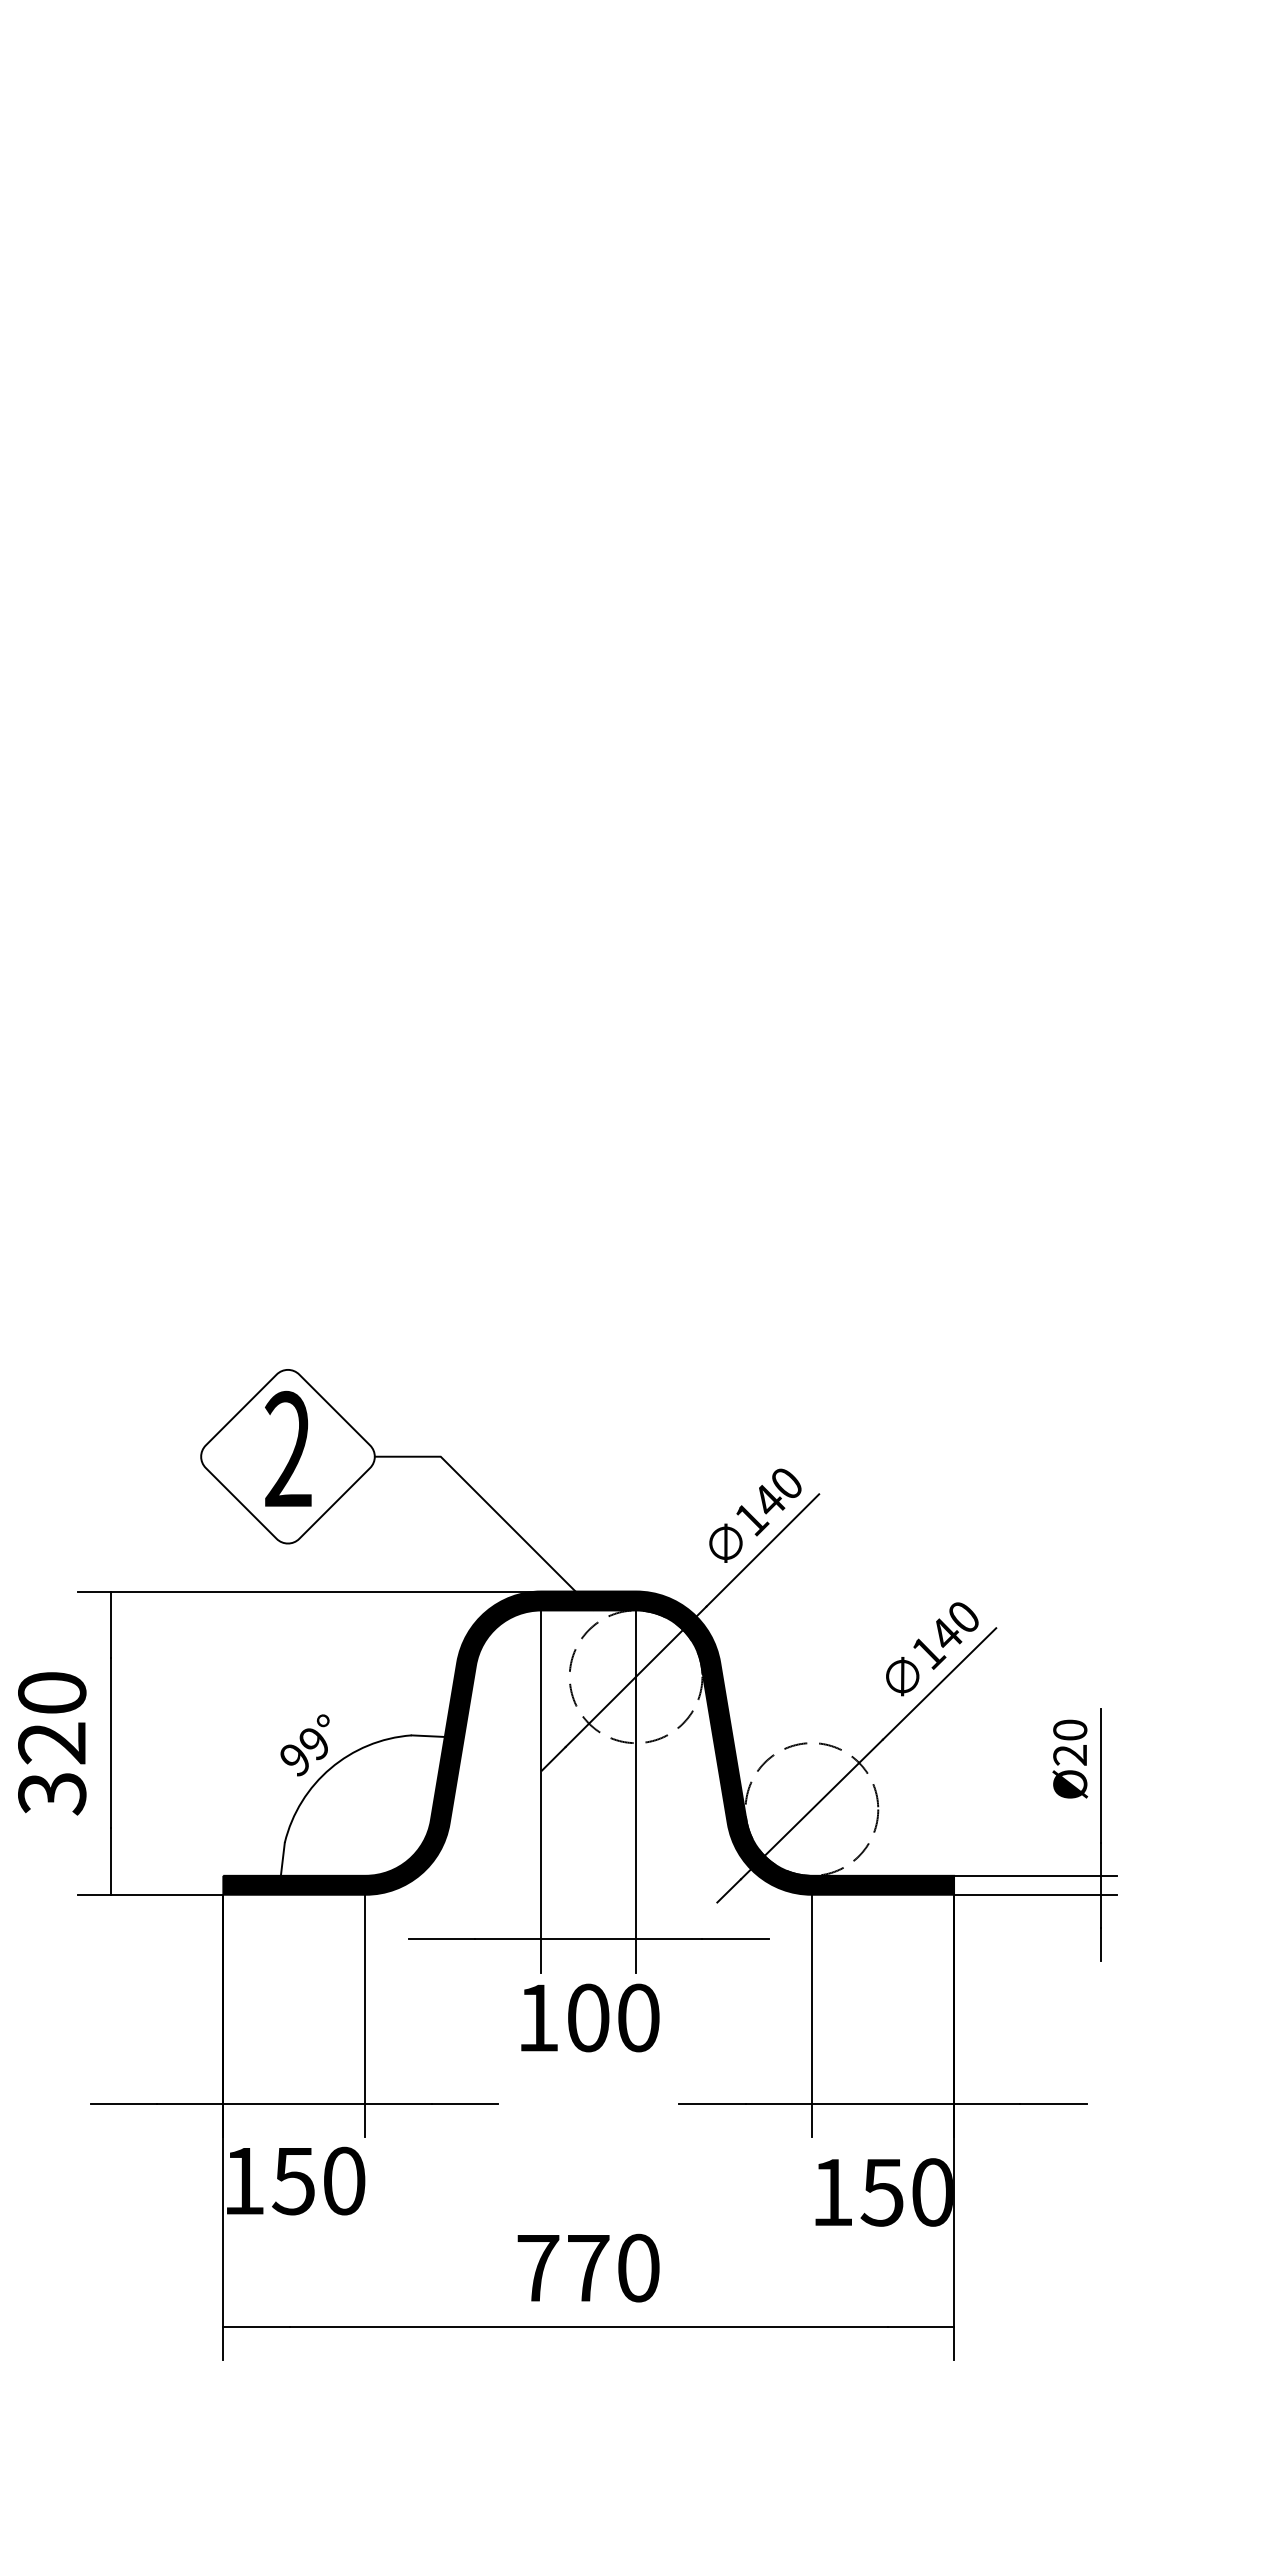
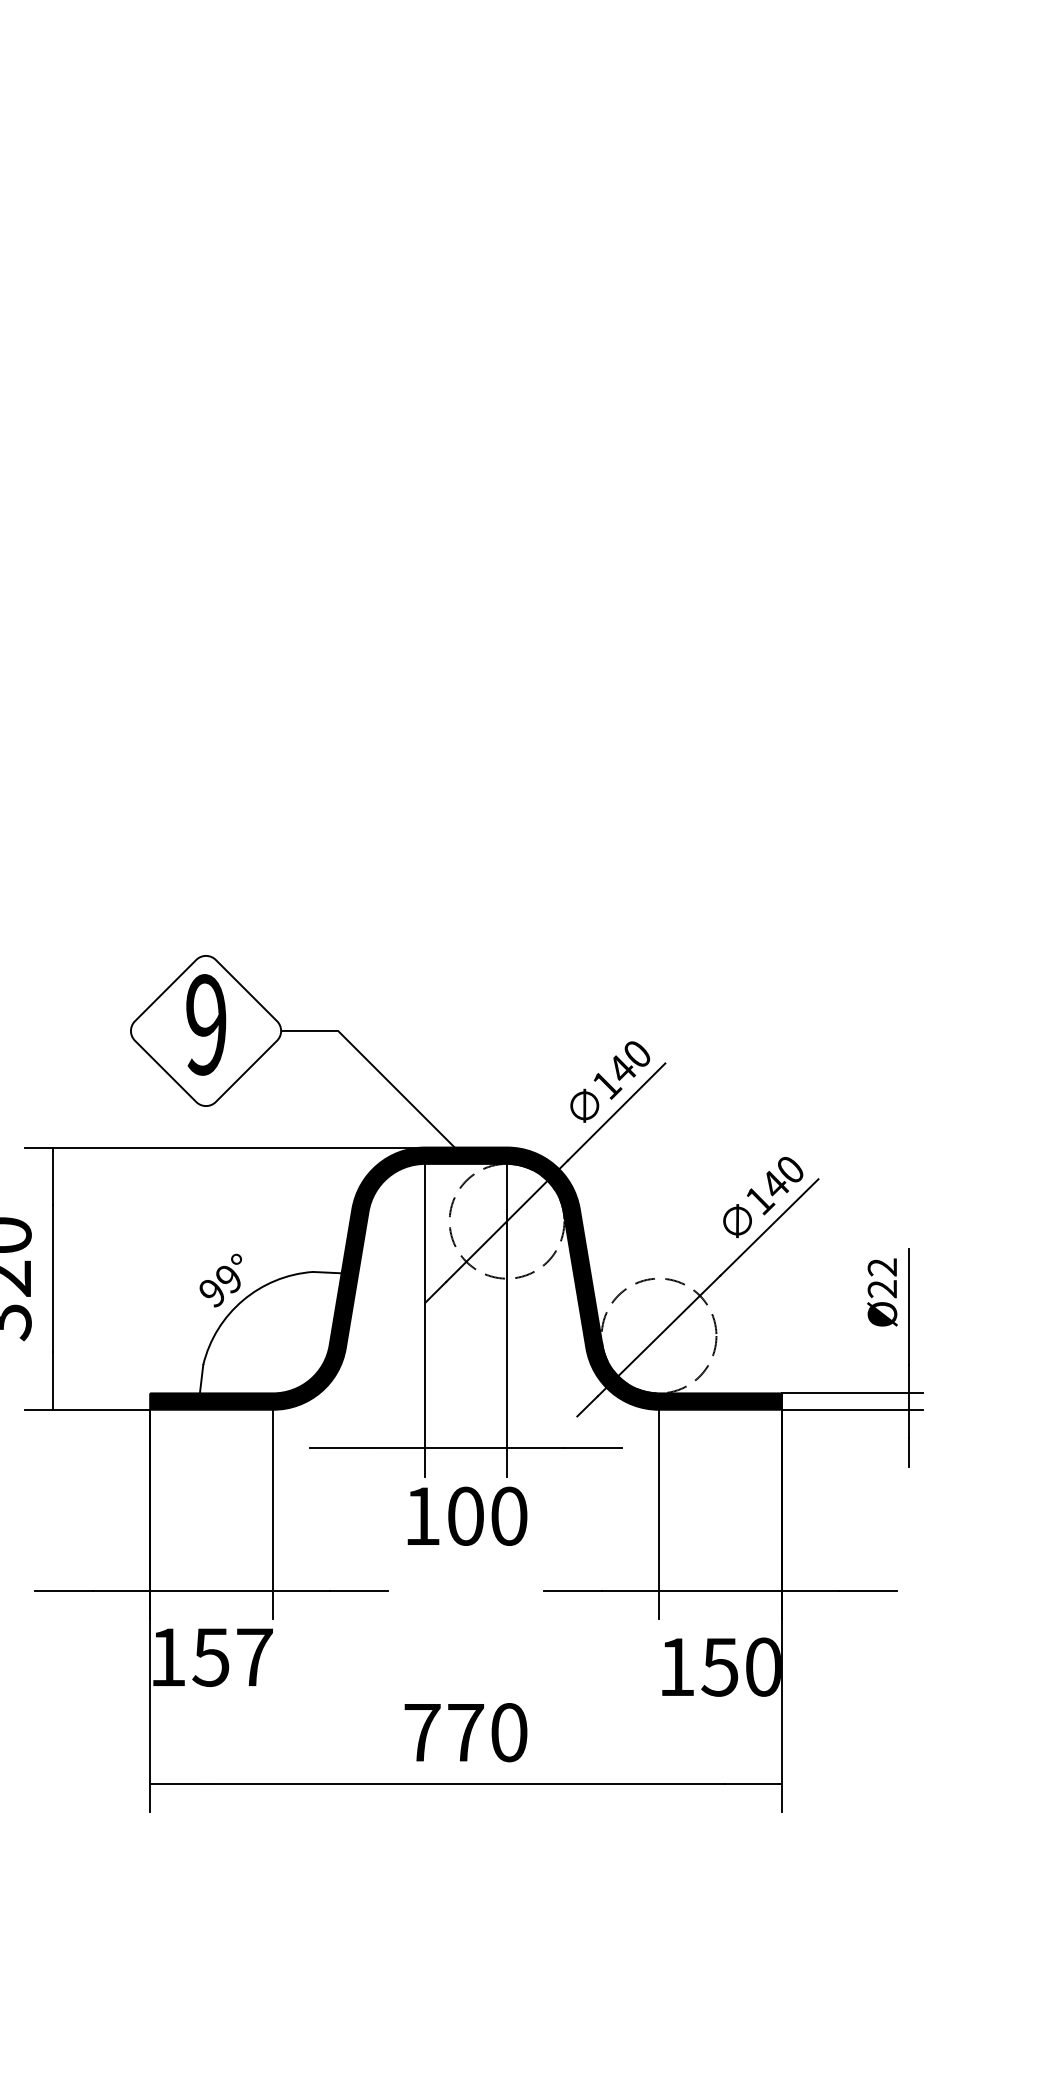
text: (288, 1449) -> (206, 1024), 2 -> 9
text: (1070, 1729) -> (882, 1266), Ø20 -> Ø22
text: (344, 2180) -> (254, 1656), 150 -> 157

